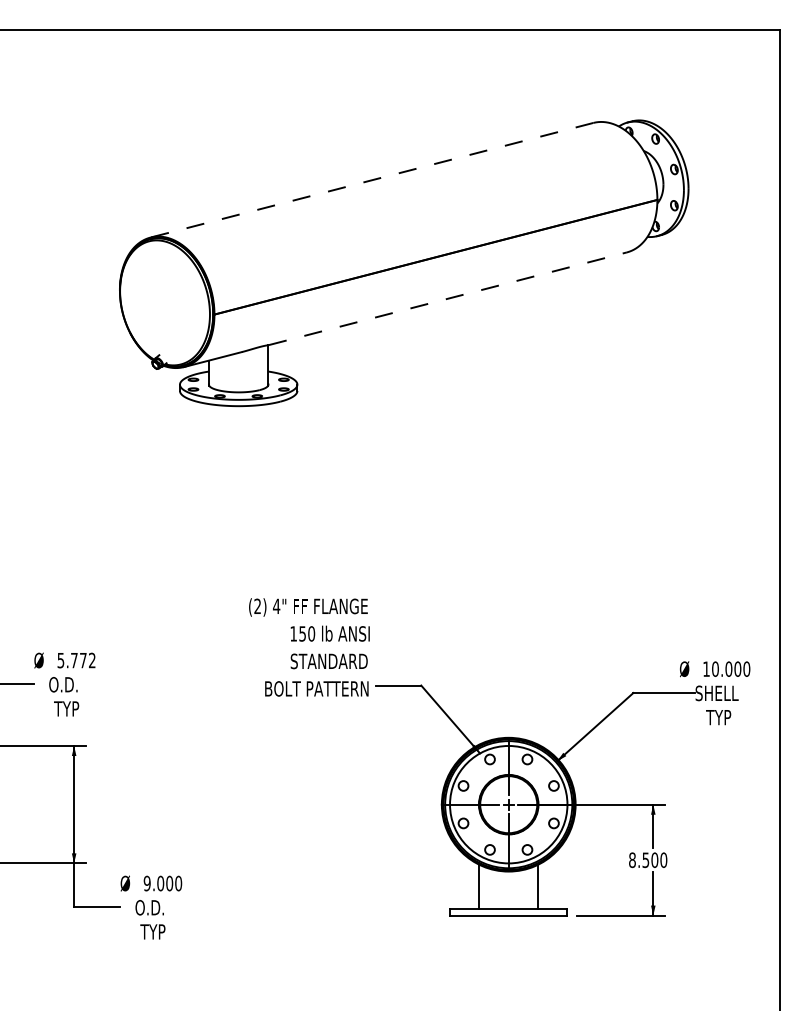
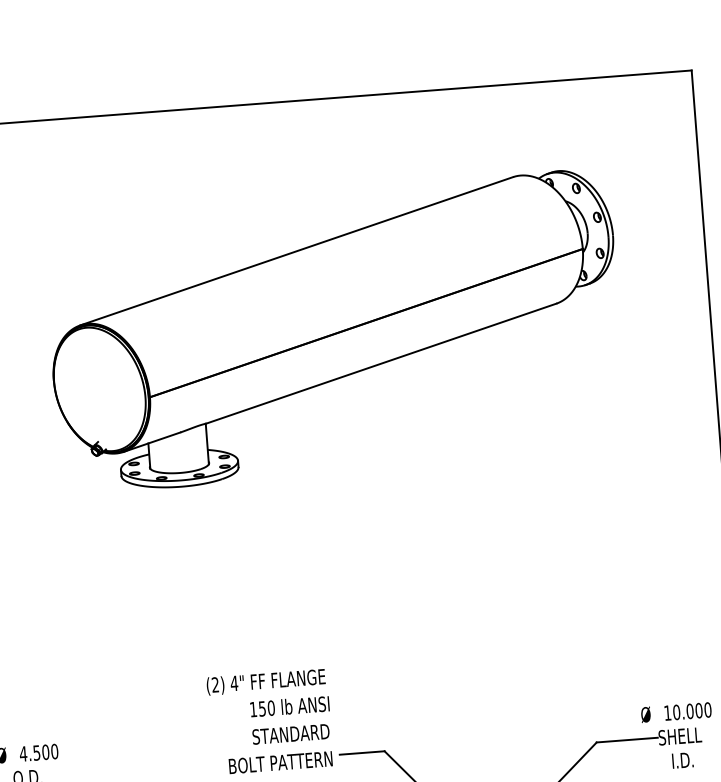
line: (371, 180) -> (296, 251), dashed -> solid
line: (447, 298) -> (381, 363), dashed -> solid
text: (76, 660) -> (38, 752), 5.772 -> 4.500
text: (718, 717) -> (683, 760), TYP -> I.D.

